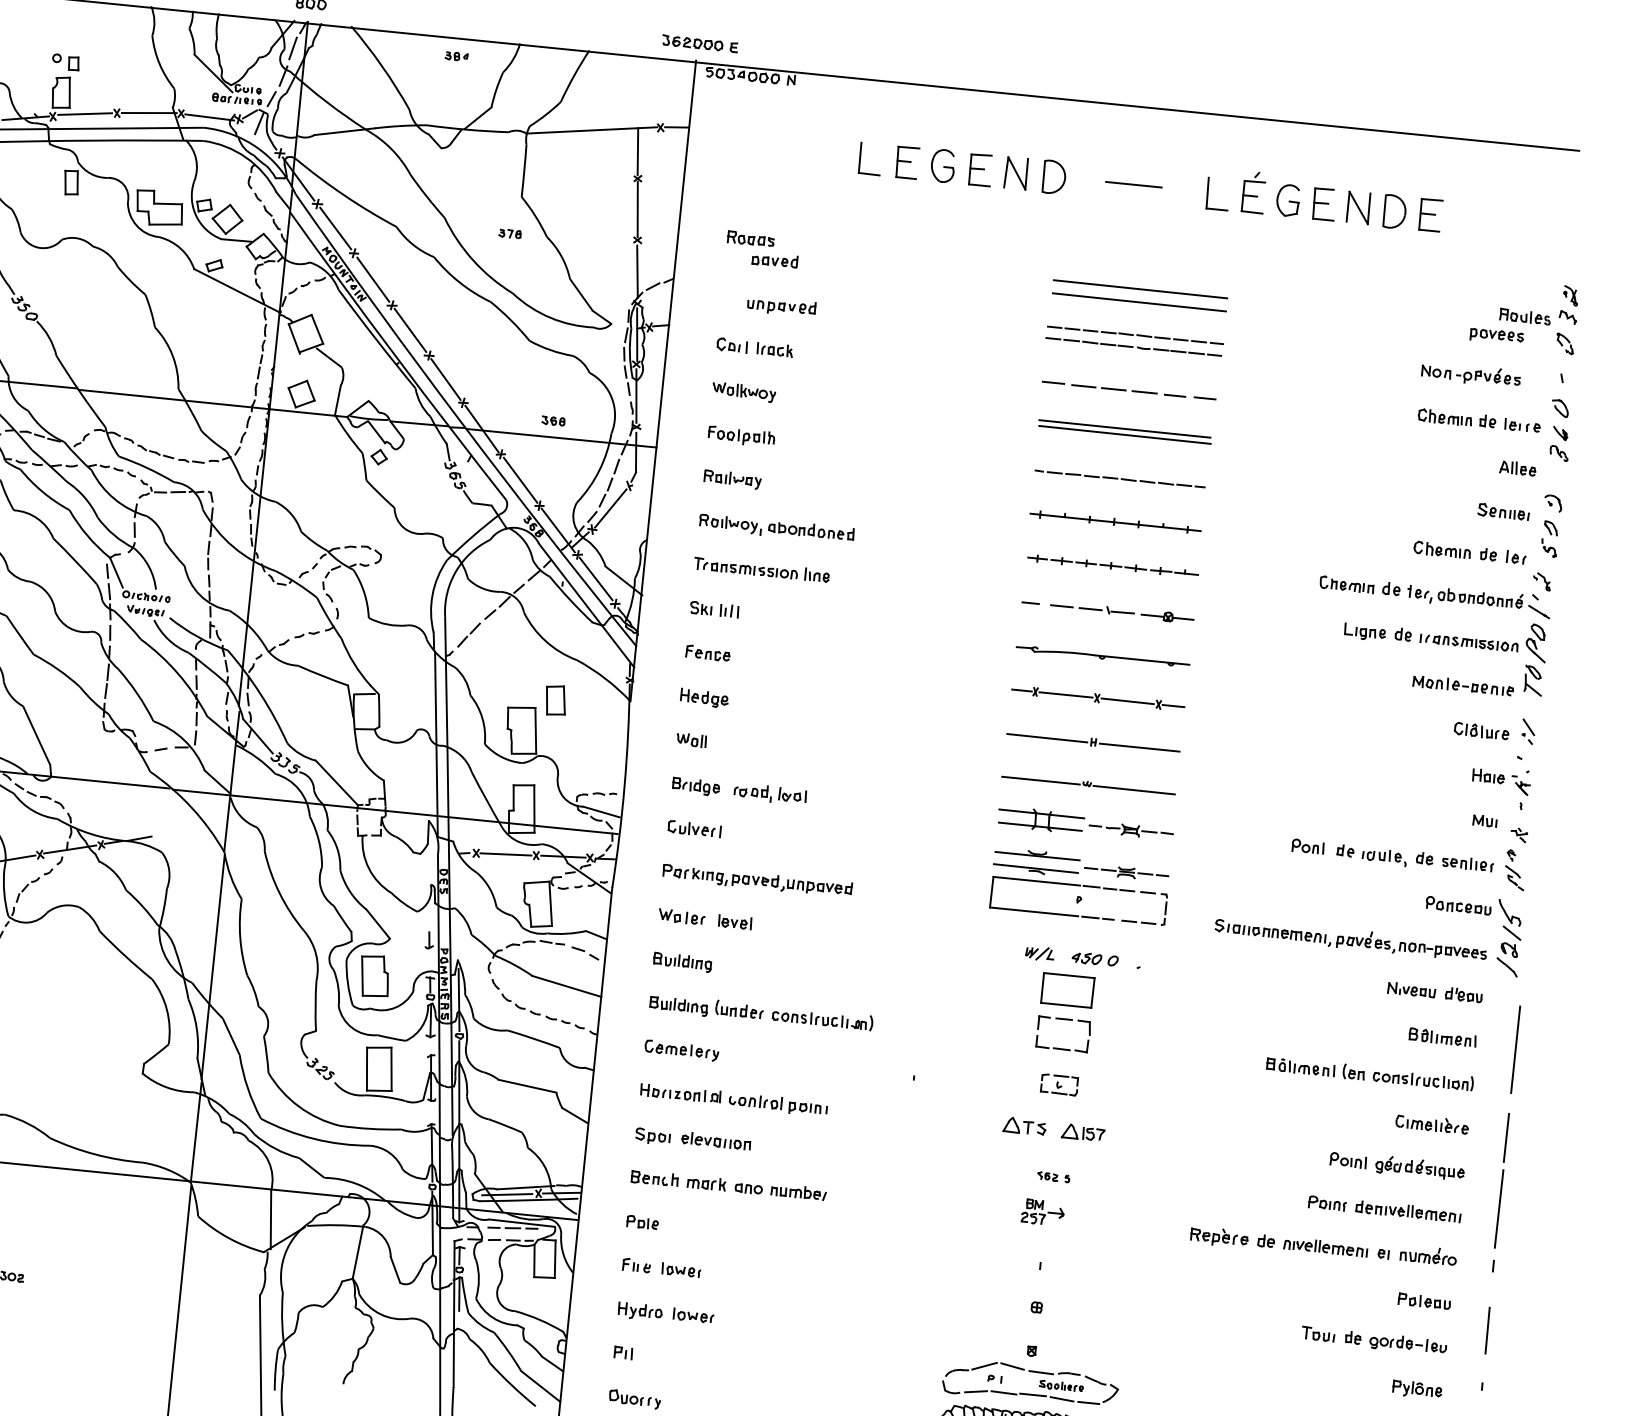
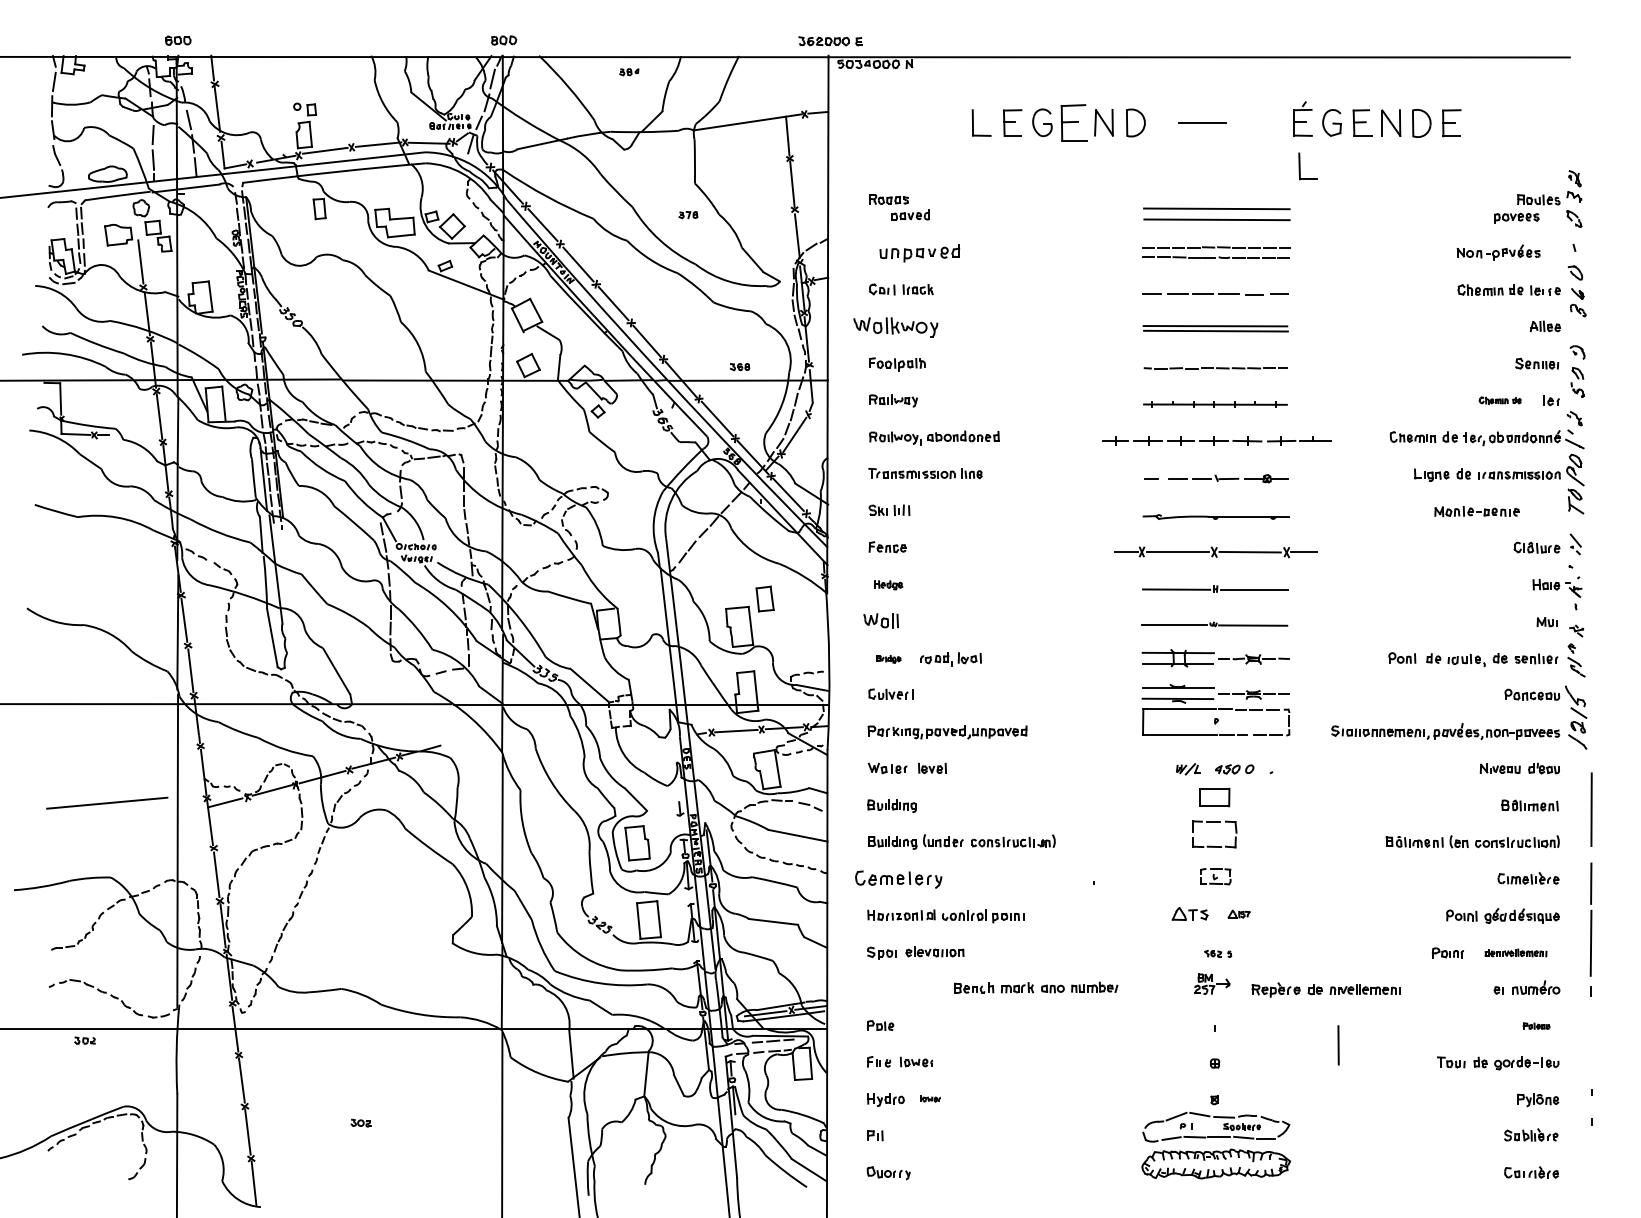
part: (980, 169) -> (1073, 122), size x1.4
part: (1208, 193) -> (1300, 166), moved
part: (782, 307) -> (920, 253), size x1.4
part: (743, 391) -> (895, 326), size x1.6
part: (1455, 551) -> (1500, 400), size x0.6
part: (1112, 566) -> (1216, 441), size x1.6
part: (1462, 685) -> (1476, 511), moved
part: (1098, 698) -> (1215, 552), size x1.4
part: (704, 699) -> (888, 585), size x0.7
part: (692, 739) -> (881, 620), size x1.4
part: (695, 787) -> (888, 659), size x0.6
part: (1067, 990) -> (1214, 797), size x0.7
part: (681, 1050) -> (898, 879), size x1.4
part: (1082, 1131) -> (1238, 913), size x0.6
part: (729, 1185) -> (1036, 987), moved
part: (1407, 1210) -> (1515, 952), size x0.7
part: (1278, 1242) -> (1325, 989), moved
part: (1424, 1300) -> (1536, 1025), size x0.6
part: (693, 1315) -> (930, 1098), size x0.6
line: (1487, 1330) -> (1338, 1045), moved

